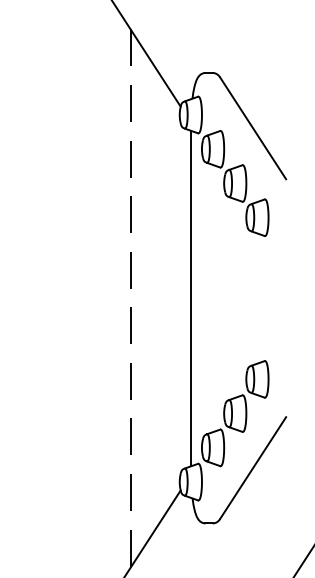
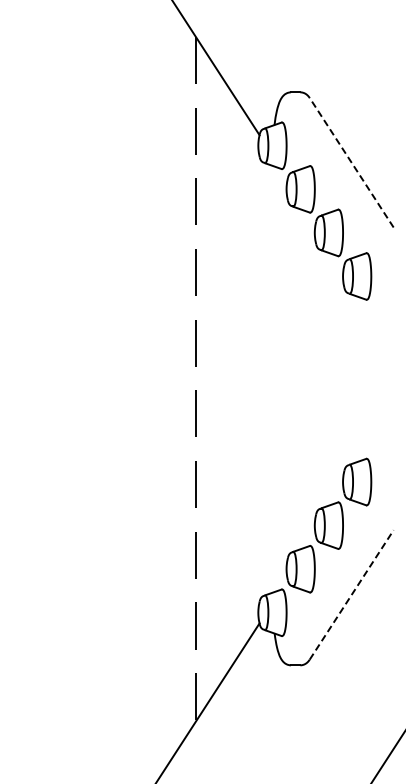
line: (252, 128) -> (351, 162), solid -> dashed
line: (190, 297) -> (272, 378), removed
line: (252, 467) -> (351, 594), solid -> dashed

